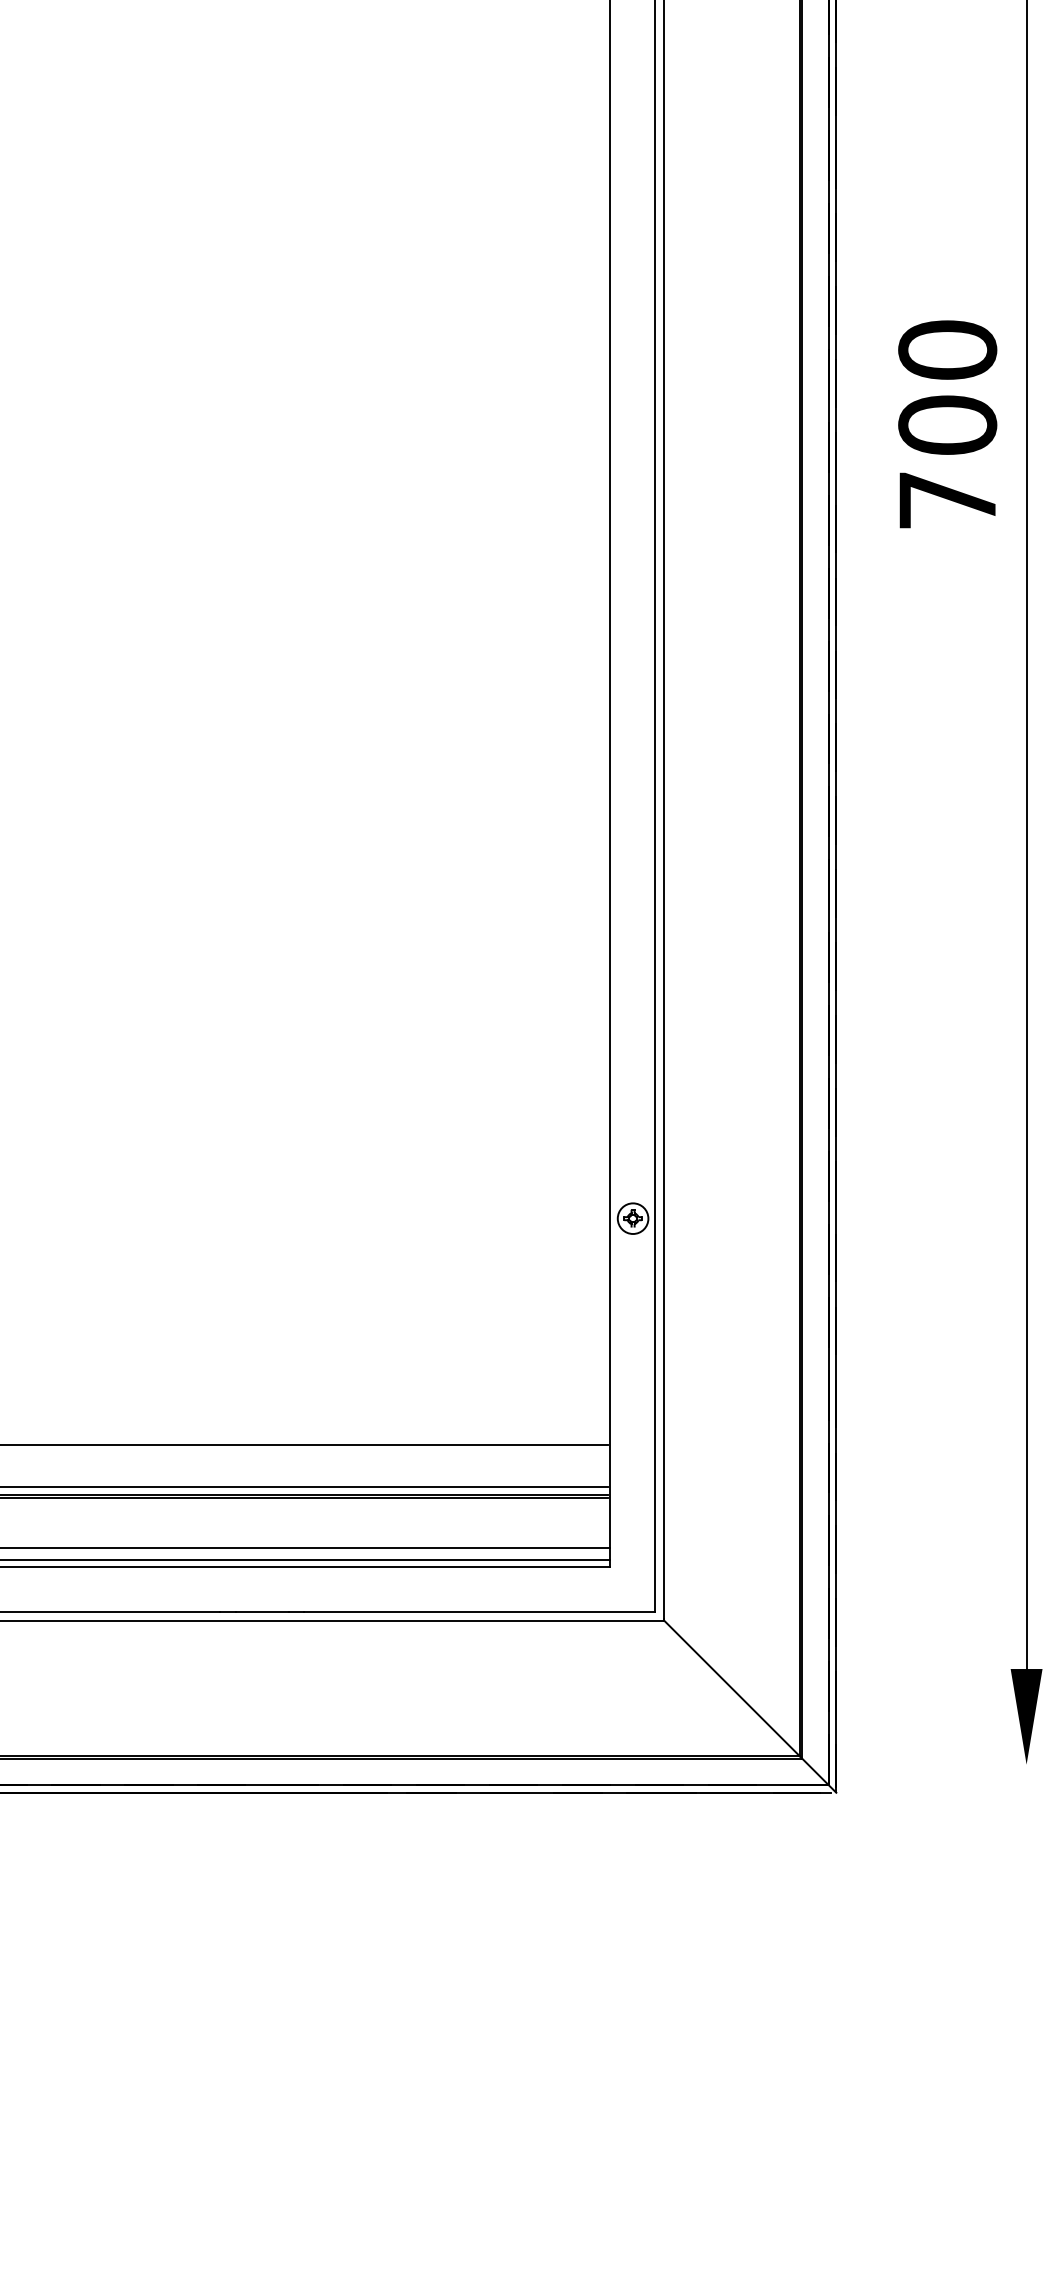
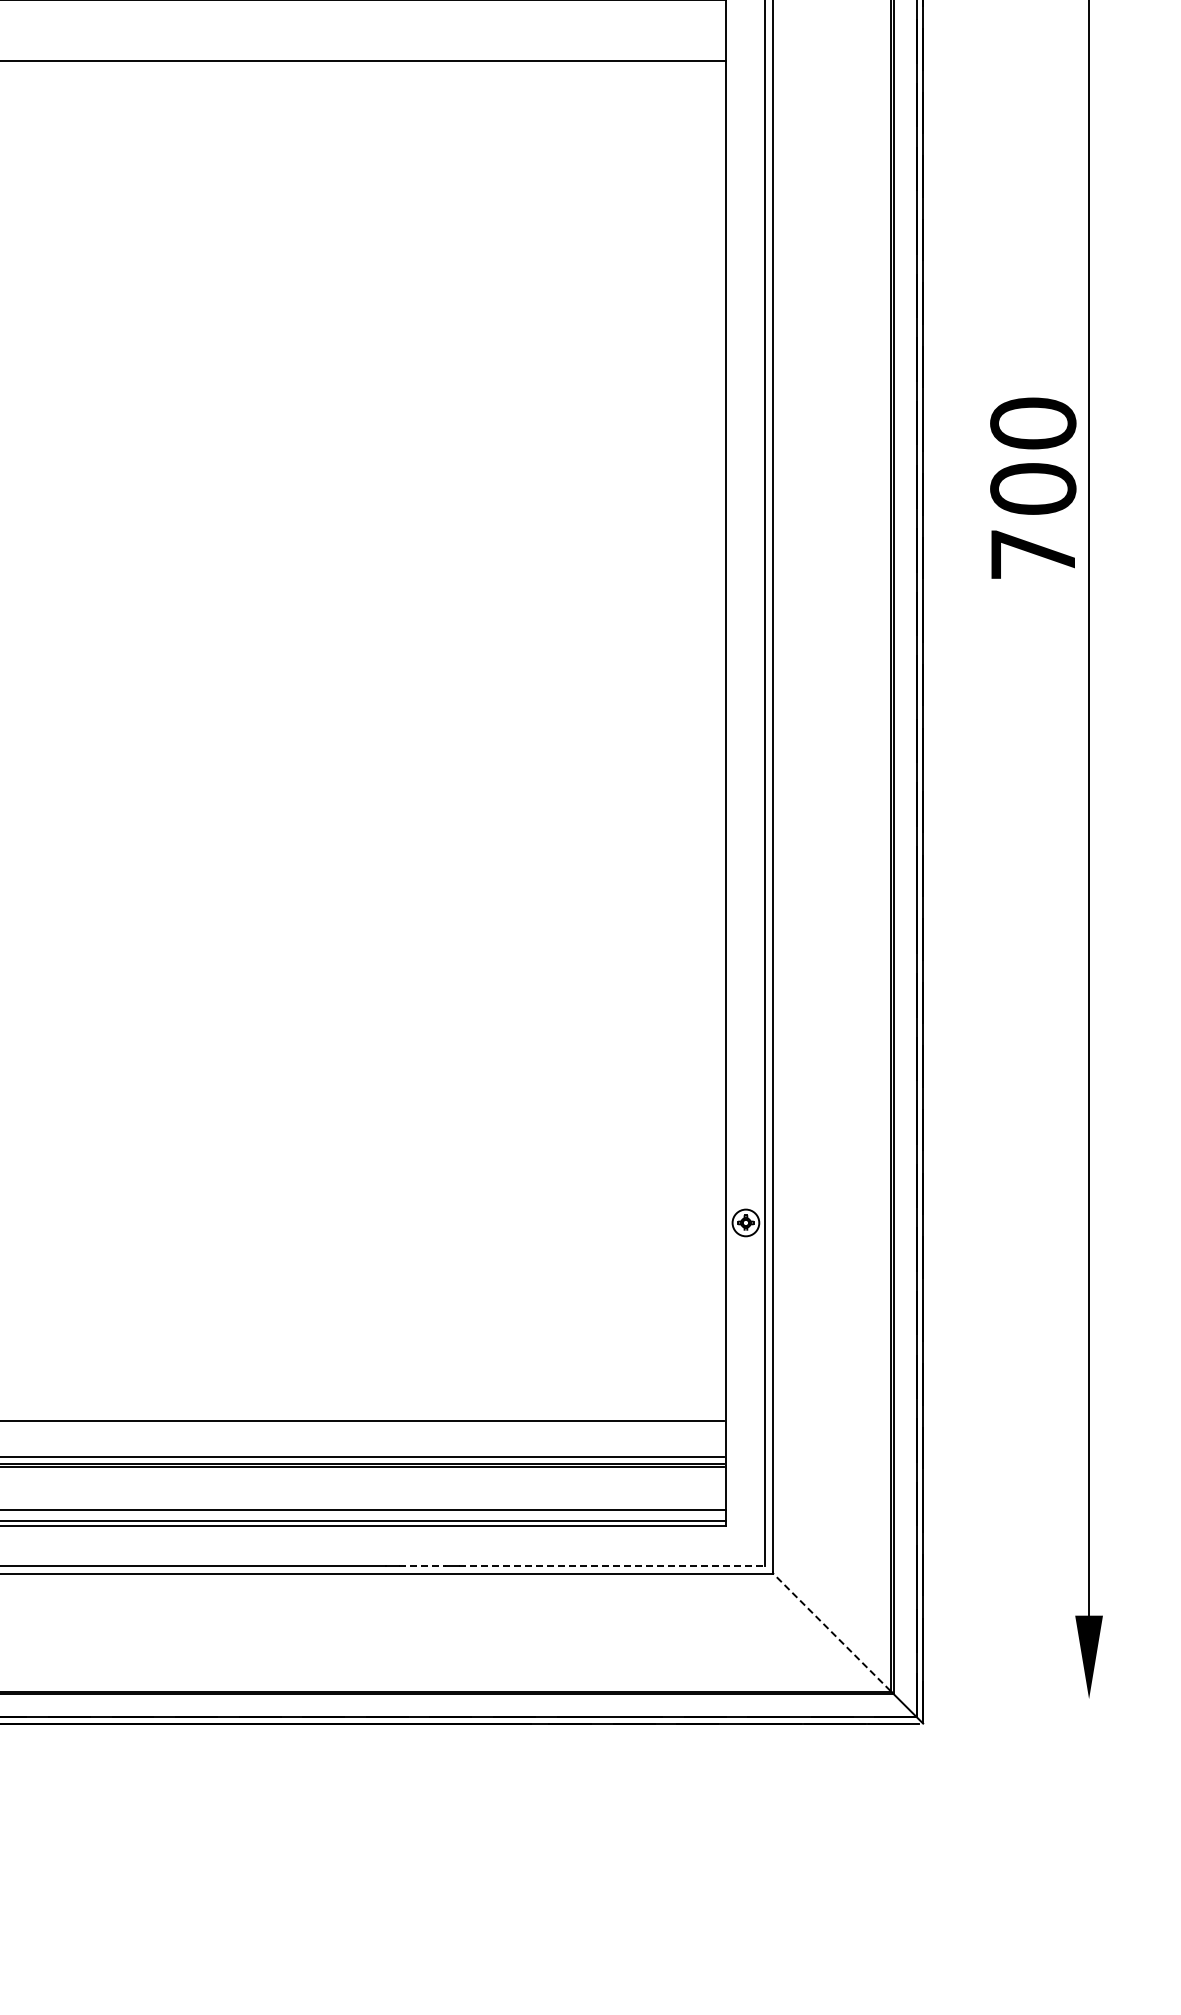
text: (947, 423) -> (1033, 487), moved
line: (263, 1611) -> (423, 1565), solid -> dashed
line: (480, 1611) -> (612, 1565), solid -> dashed
line: (731, 1687) -> (831, 1631), solid -> dashed

